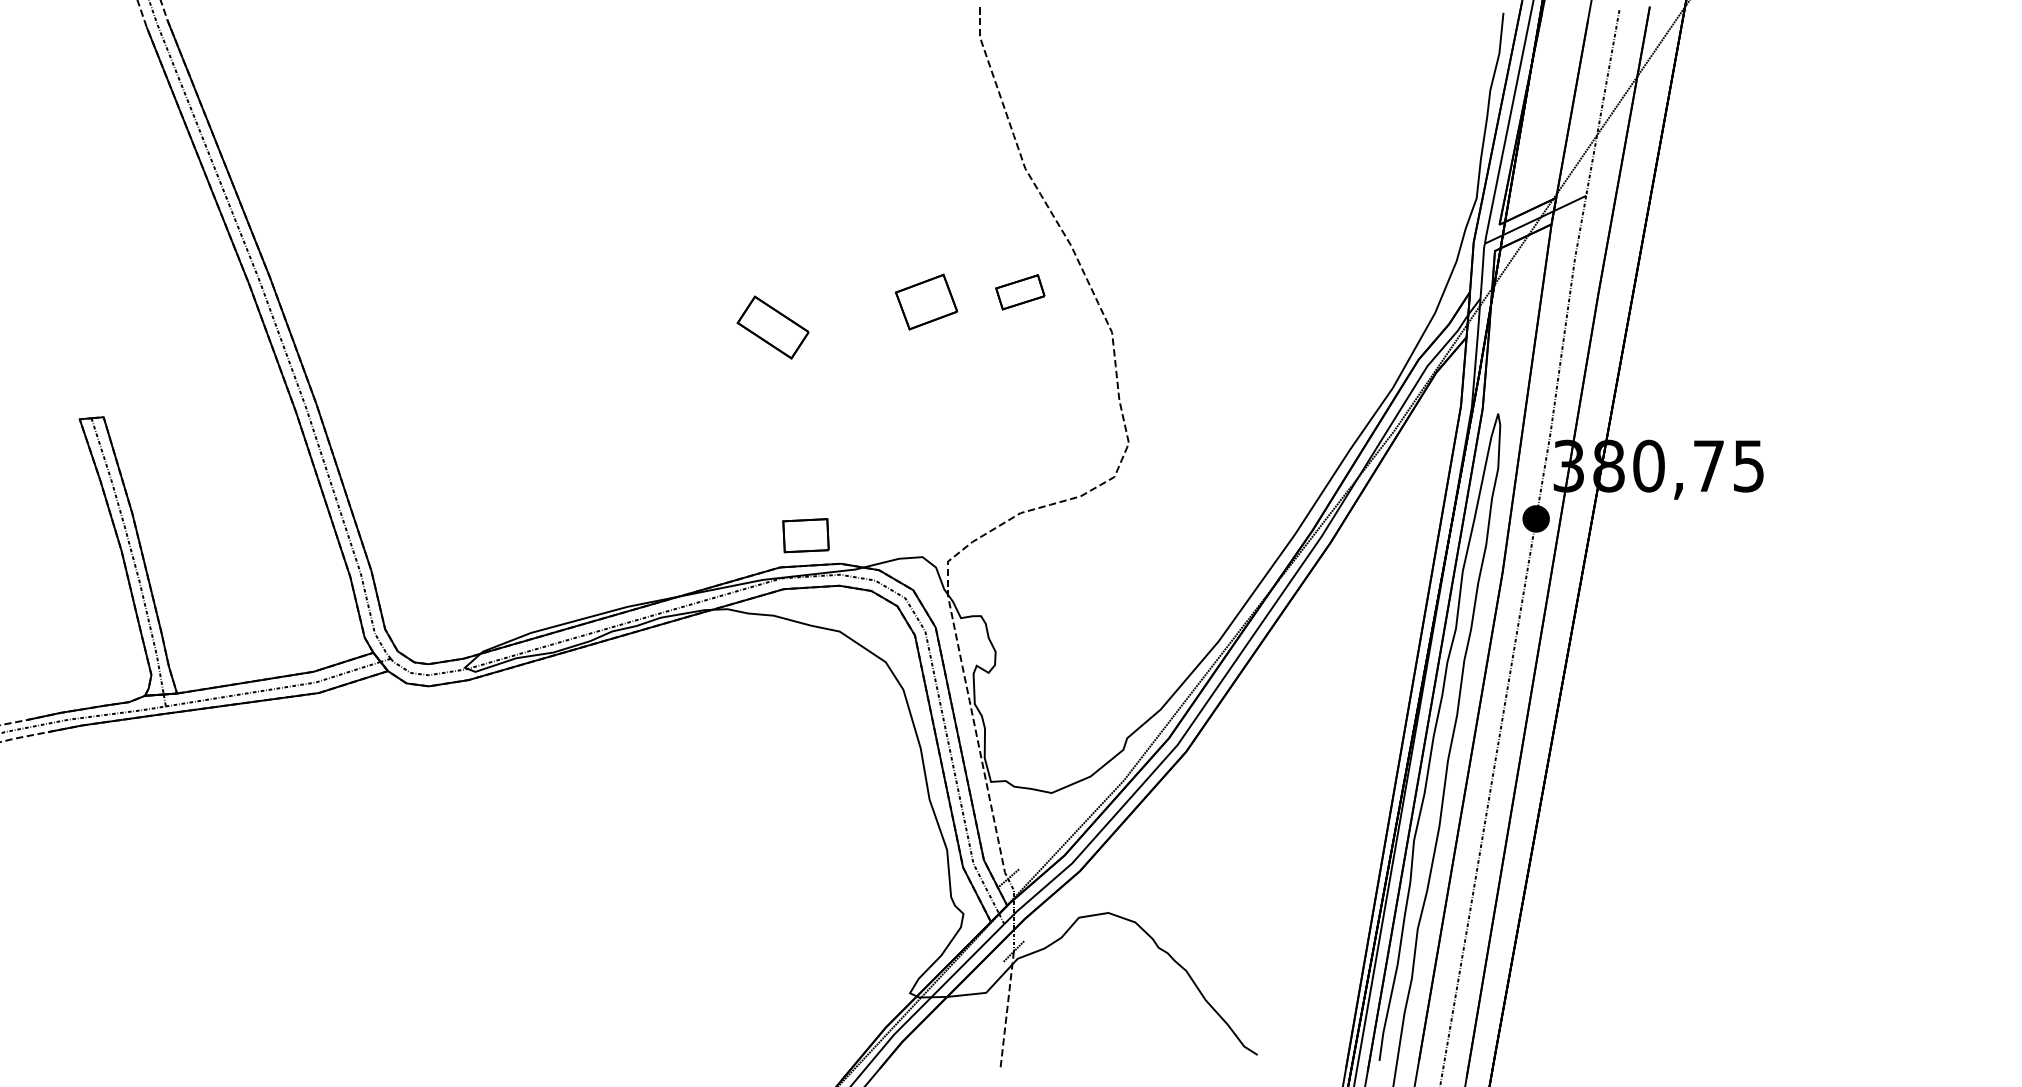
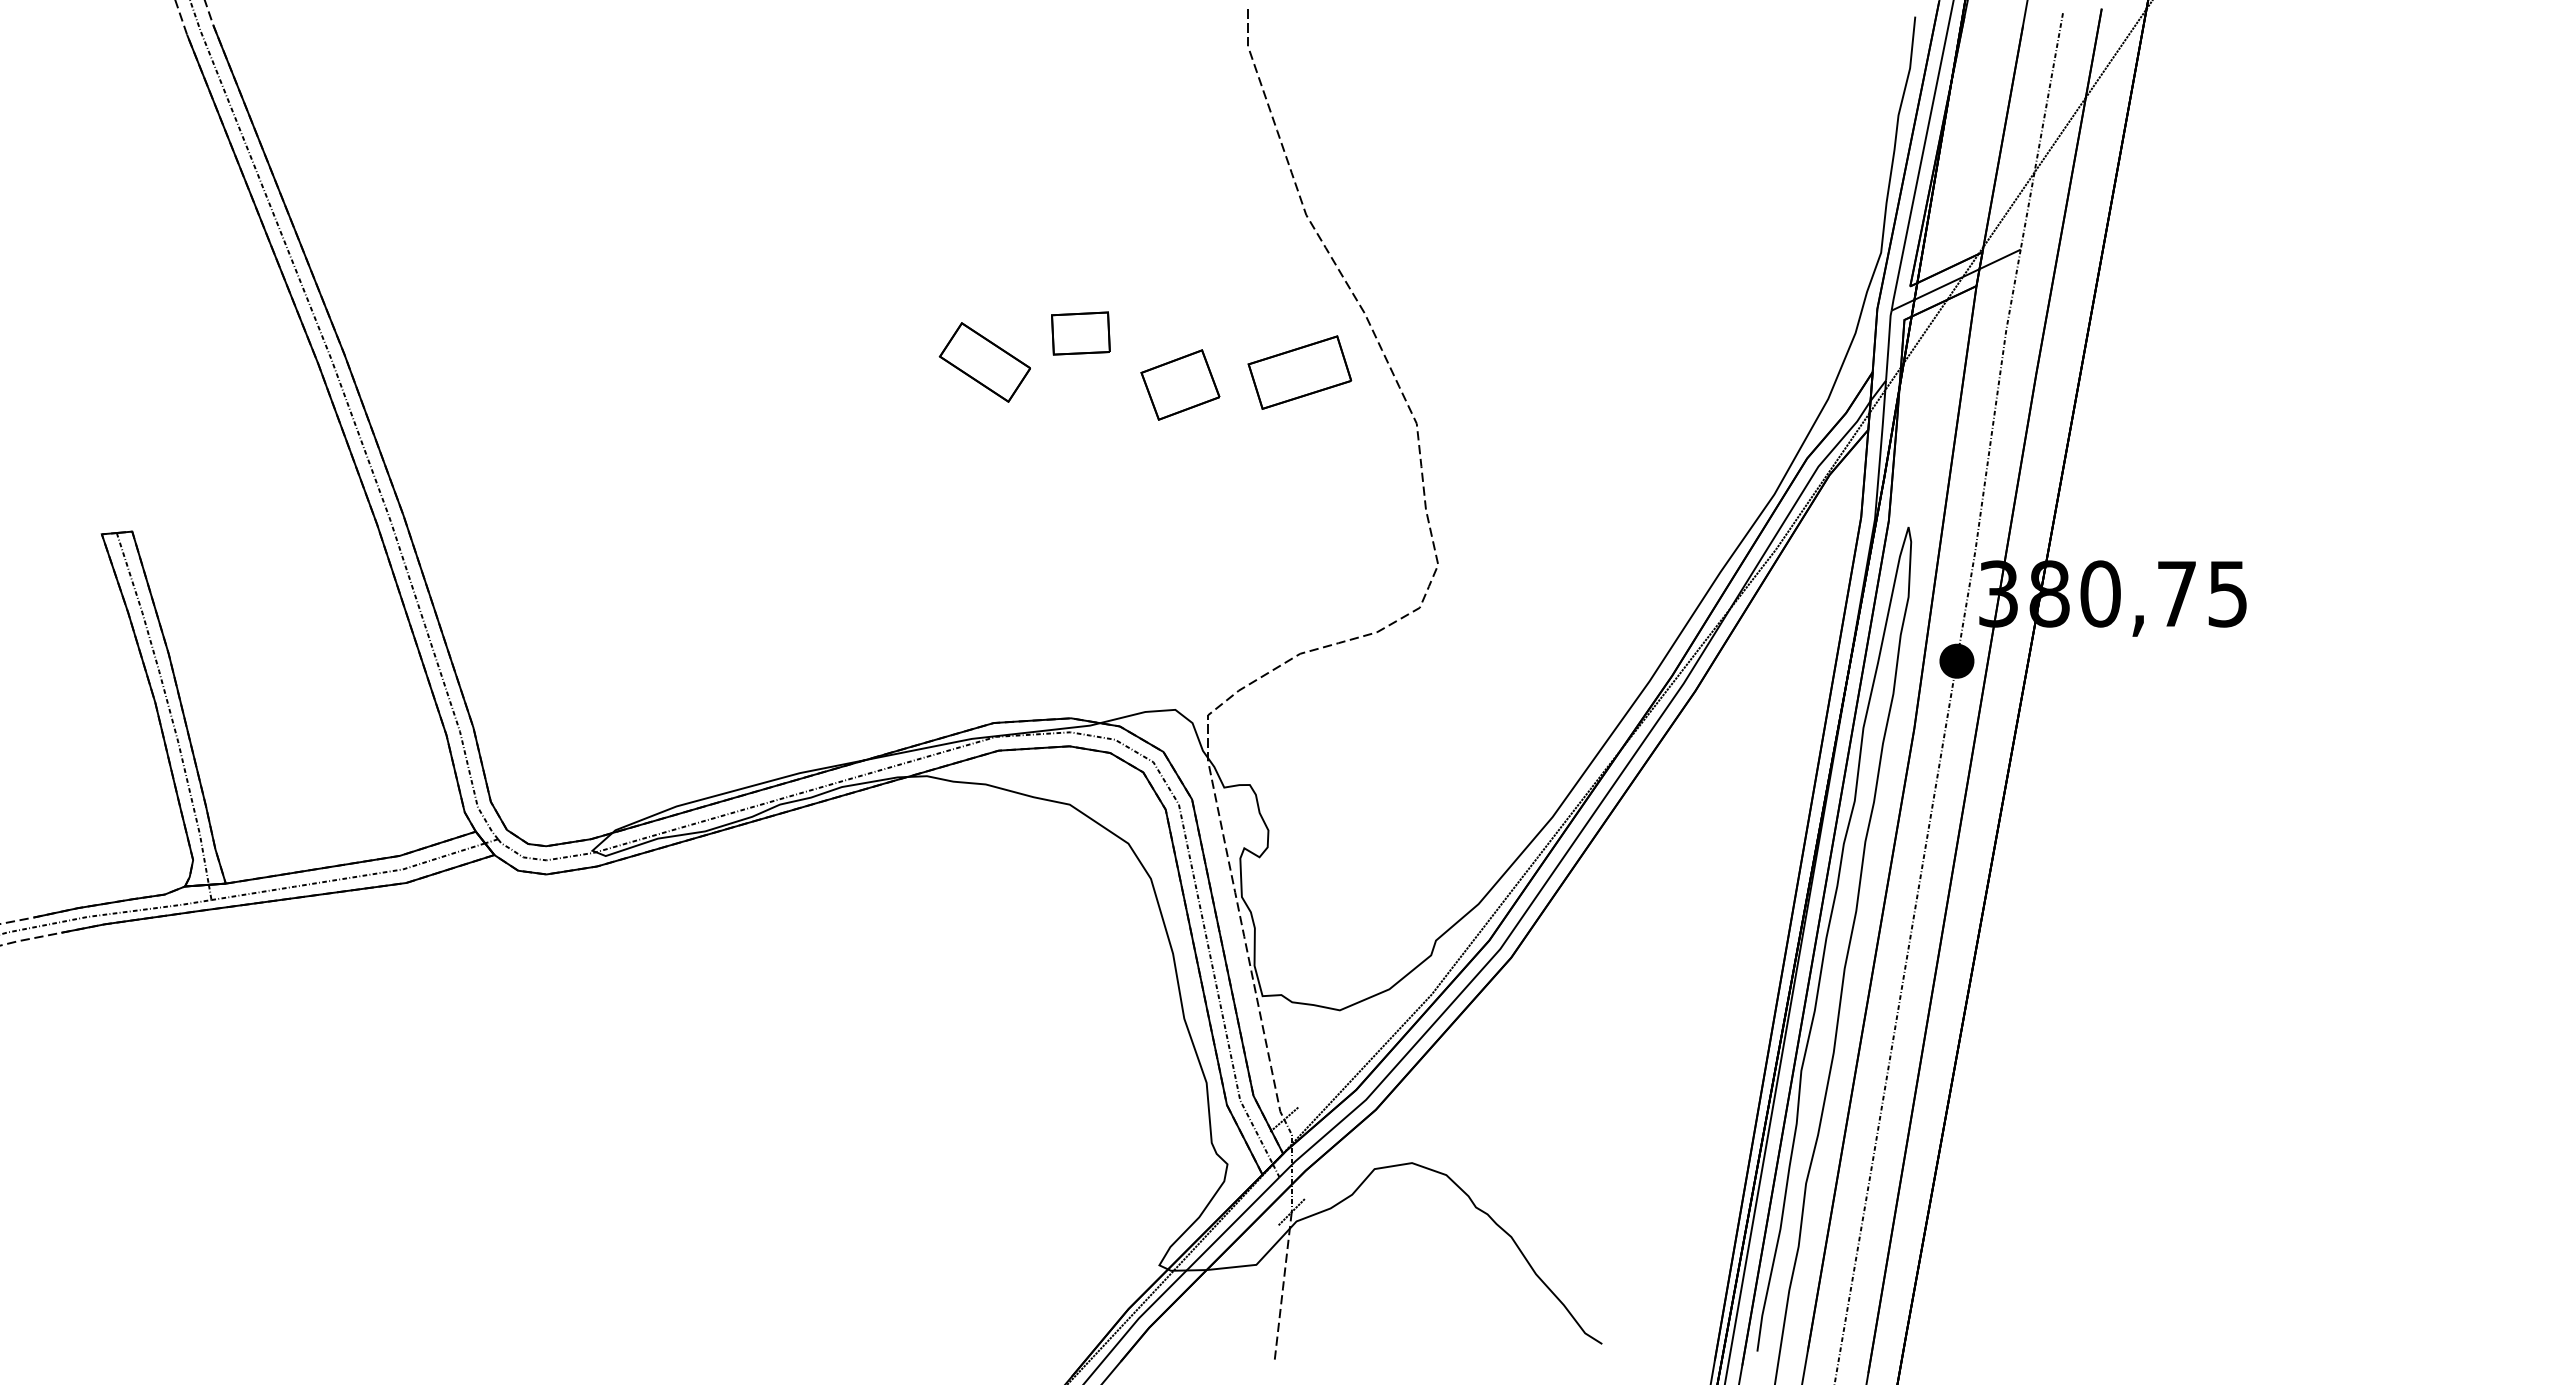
part: (1020, 292) -> (1299, 372), size x1.67
part: (772, 327) -> (984, 362), moved
part: (805, 535) -> (1080, 333), moved

